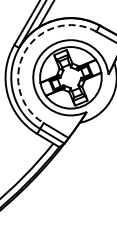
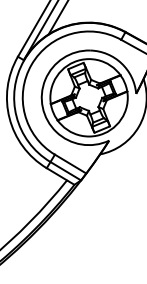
arc: (25, 51) -> (32, 64), dashed -> solid

